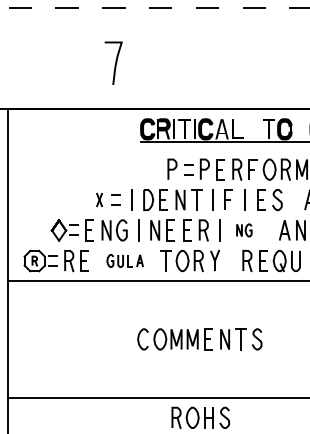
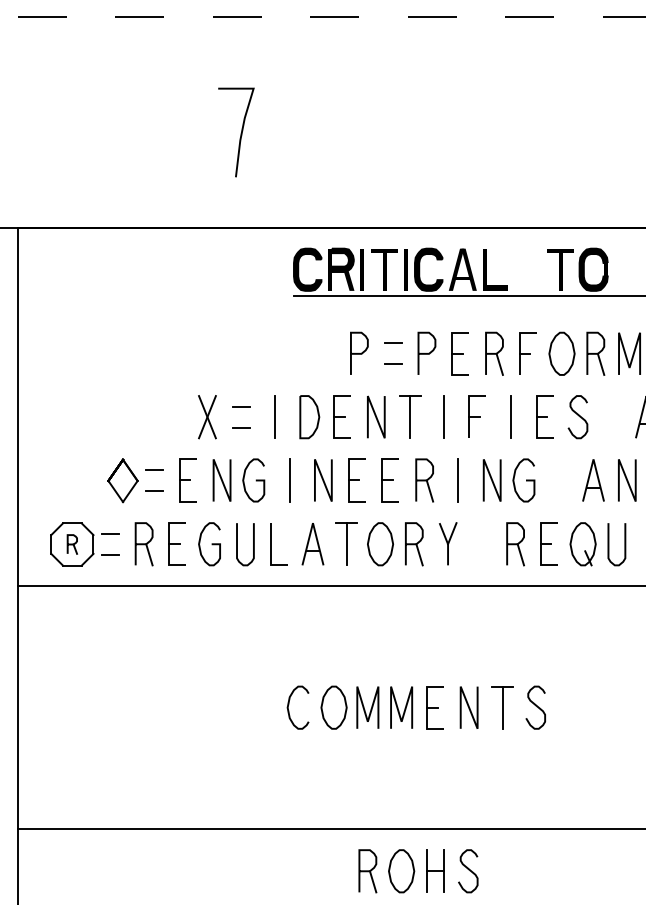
part: (99, 199) -> (207, 416), size x1.67
part: (244, 230) -> (509, 480), size x1.67
part: (124, 260) -> (259, 543), size x1.67

